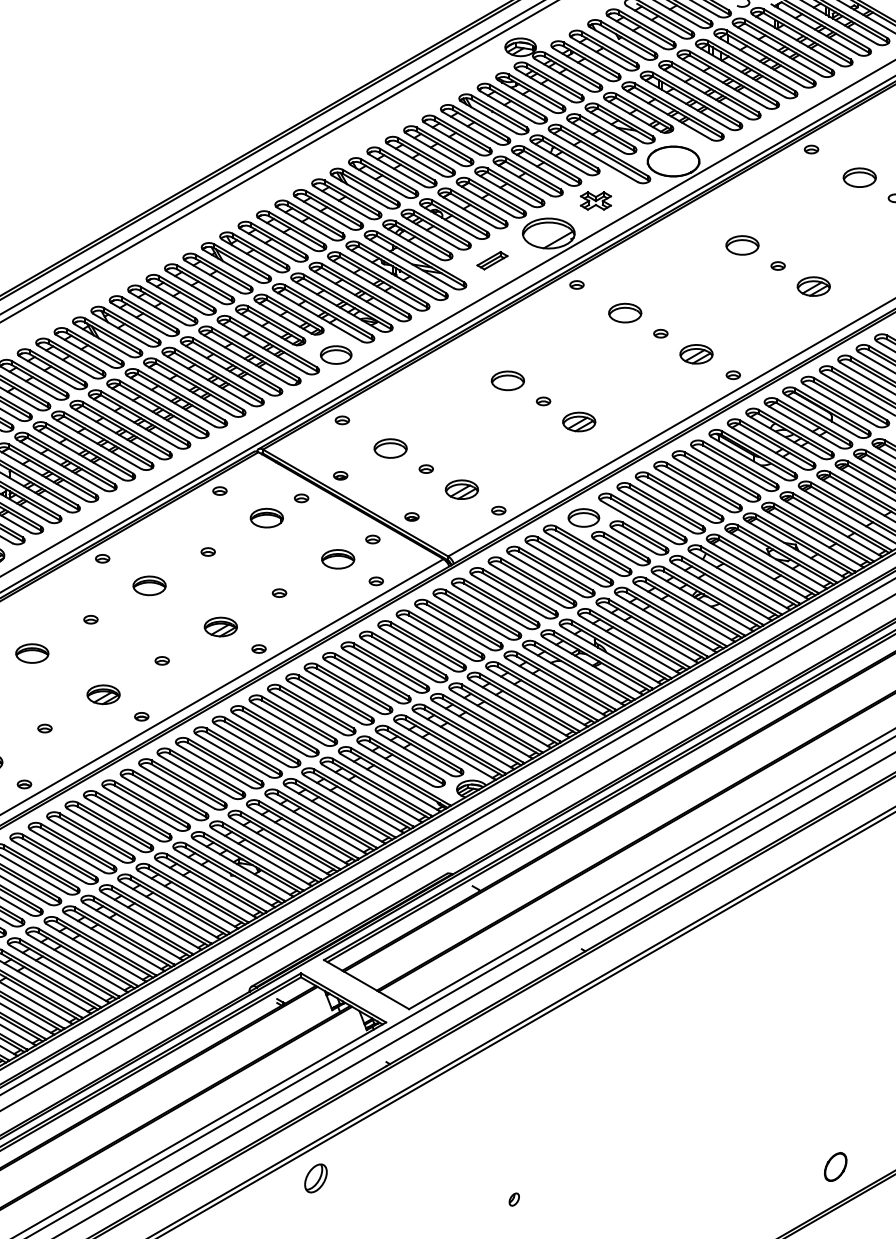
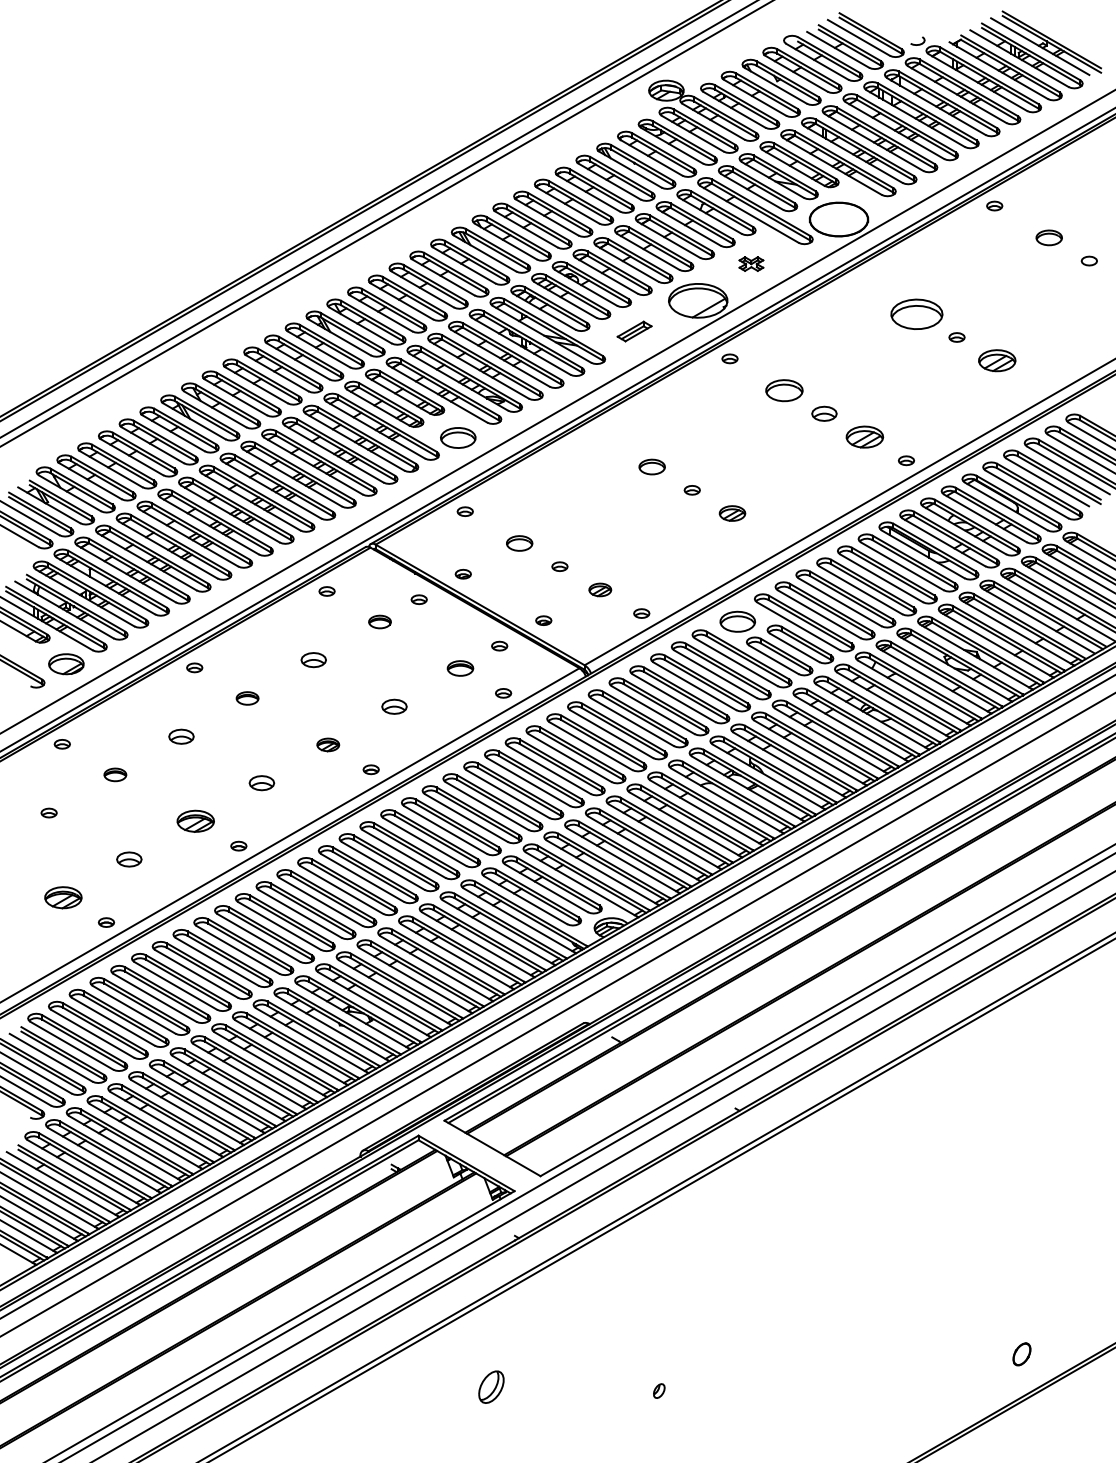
part: (860, 177) -> (1049, 237), size x0.7
part: (596, 200) -> (751, 263), size x0.7
part: (742, 244) -> (916, 313), size x1.4
part: (660, 333) -> (824, 413), size x1.6
part: (508, 380) -> (652, 466), size x0.7
part: (579, 421) -> (732, 513), size x0.7
part: (390, 448) -> (519, 543), size x0.7
part: (462, 489) -> (600, 589), size x0.6
part: (266, 517) -> (379, 621), size x0.6
part: (207, 552) -> (313, 660), size x1.6
part: (338, 559) -> (460, 668), size x0.7
part: (149, 585) -> (247, 698), size x0.6
part: (278, 593) -> (393, 706), size x1.6
part: (90, 619) -> (181, 736), size x1.6
part: (221, 626) -> (328, 744), size x0.6
part: (32, 653) -> (115, 774), size x0.6
part: (161, 660) -> (261, 782), size x1.6
part: (44, 728) -> (129, 859), size x1.6
part: (835, 1167) -> (1021, 1354), size x0.7
part: (316, 1177) -> (491, 1386), moved

